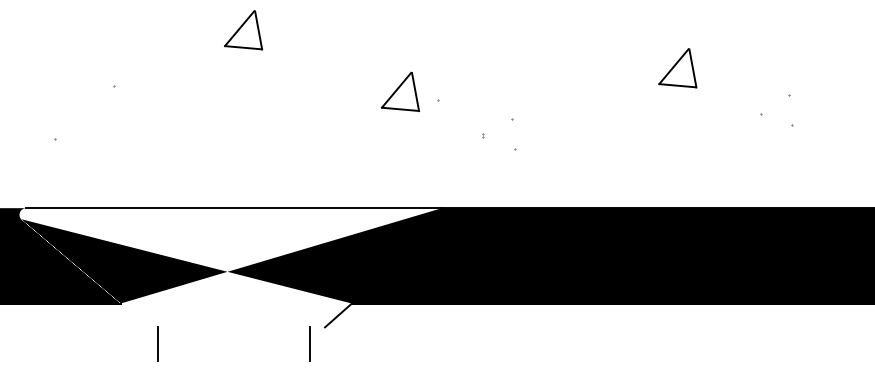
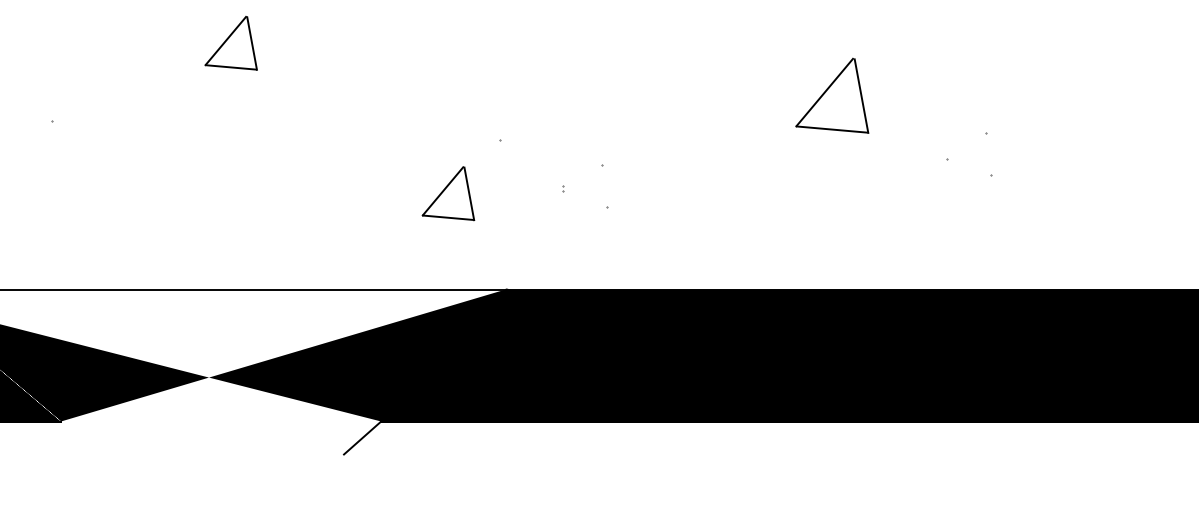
part: (677, 68) -> (831, 96), size x1.4
part: (399, 91) -> (447, 193), moved
line: (157, 343) -> (112, 476), removed
line: (310, 343) -> (323, 476), removed

